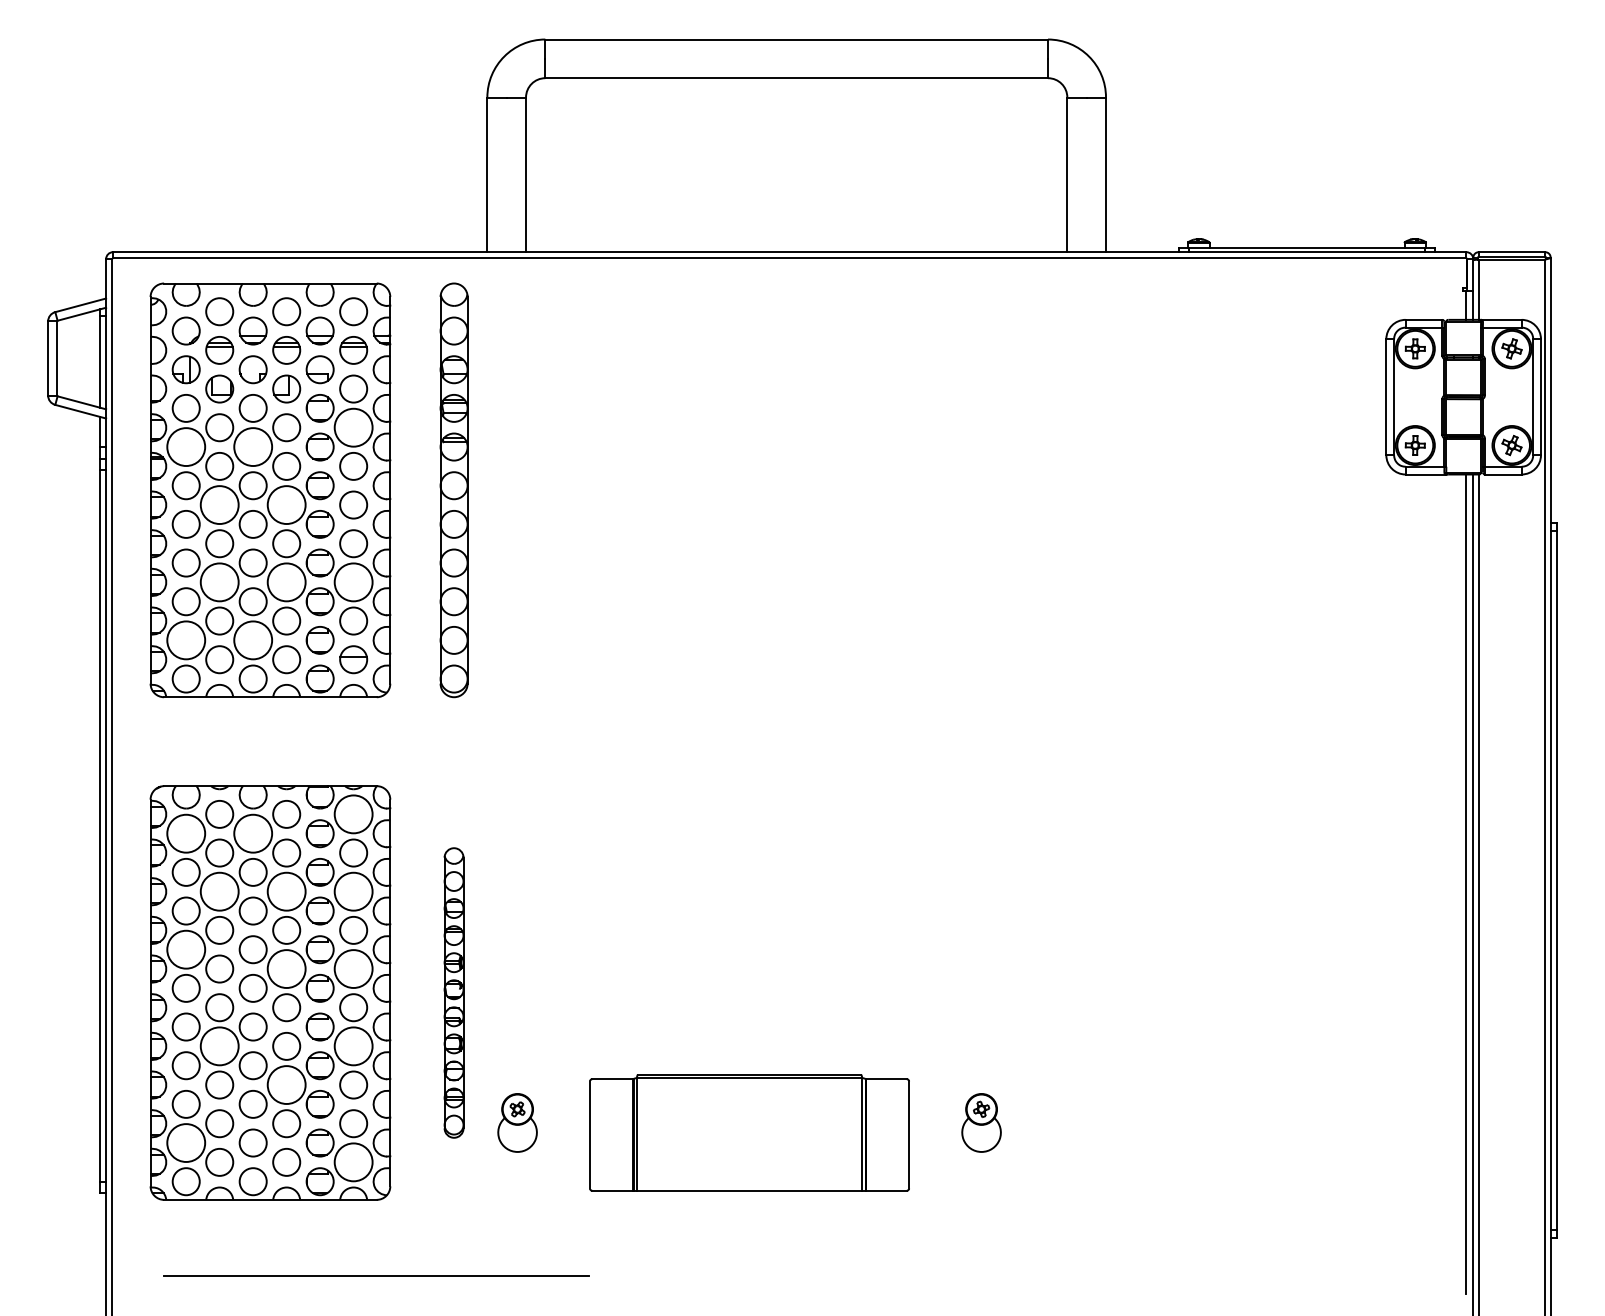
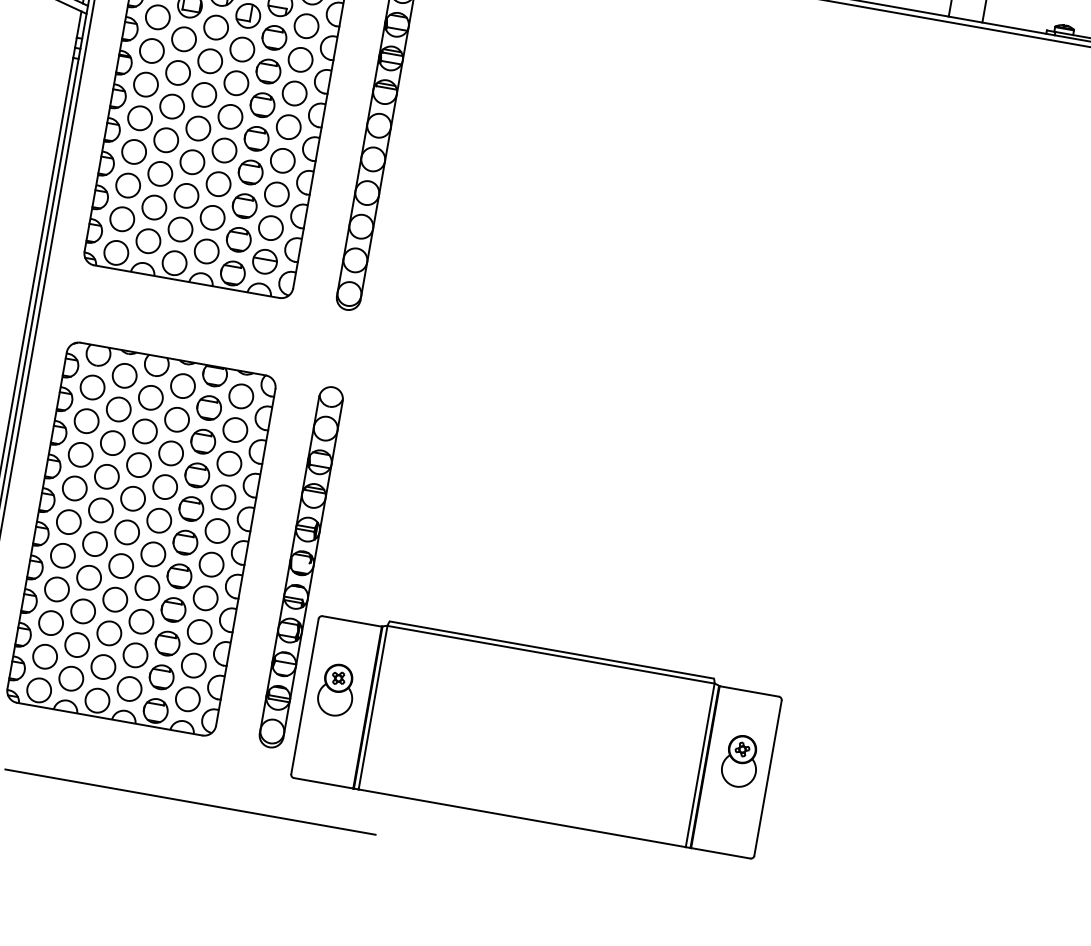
circle: (353, 427) -> (300, 59), size x0.71
circle: (185, 446) -> (151, 50), size x0.71
circle: (252, 446) -> (209, 60), size x0.71
circle: (219, 504) -> (172, 106), size x0.71
circle: (286, 504) -> (230, 116), size x0.71
circle: (219, 581) -> (160, 173), size x0.71
circle: (286, 581) -> (218, 183), size x0.71
circle: (353, 581) -> (276, 193), size x0.71
circle: (185, 639) -> (121, 218), size x0.71
circle: (252, 639) -> (180, 228), size x0.71
circle: (353, 813) -> (241, 395), size x0.71
circle: (185, 833) -> (91, 387), size x0.71
circle: (252, 833) -> (150, 397), size x0.71
circle: (219, 891) -> (112, 442), size x0.71
circle: (286, 891) -> (170, 453), size x0.71
circle: (353, 891) -> (229, 463), size x0.71
circle: (185, 949) -> (74, 488), size x0.71
circle: (286, 968) -> (159, 520), size x0.71
circle: (353, 968) -> (217, 530), size x0.71
part: (453, 992) -> (300, 566), size x1.43
circle: (219, 1045) -> (89, 576), size x0.71
circle: (353, 1045) -> (205, 597), size x0.71
circle: (286, 1084) -> (141, 621), size x0.71
part: (749, 1132) -> (536, 734), size x1.67
circle: (185, 1142) -> (44, 656), size x0.71
circle: (353, 1161) -> (187, 698), size x0.71

